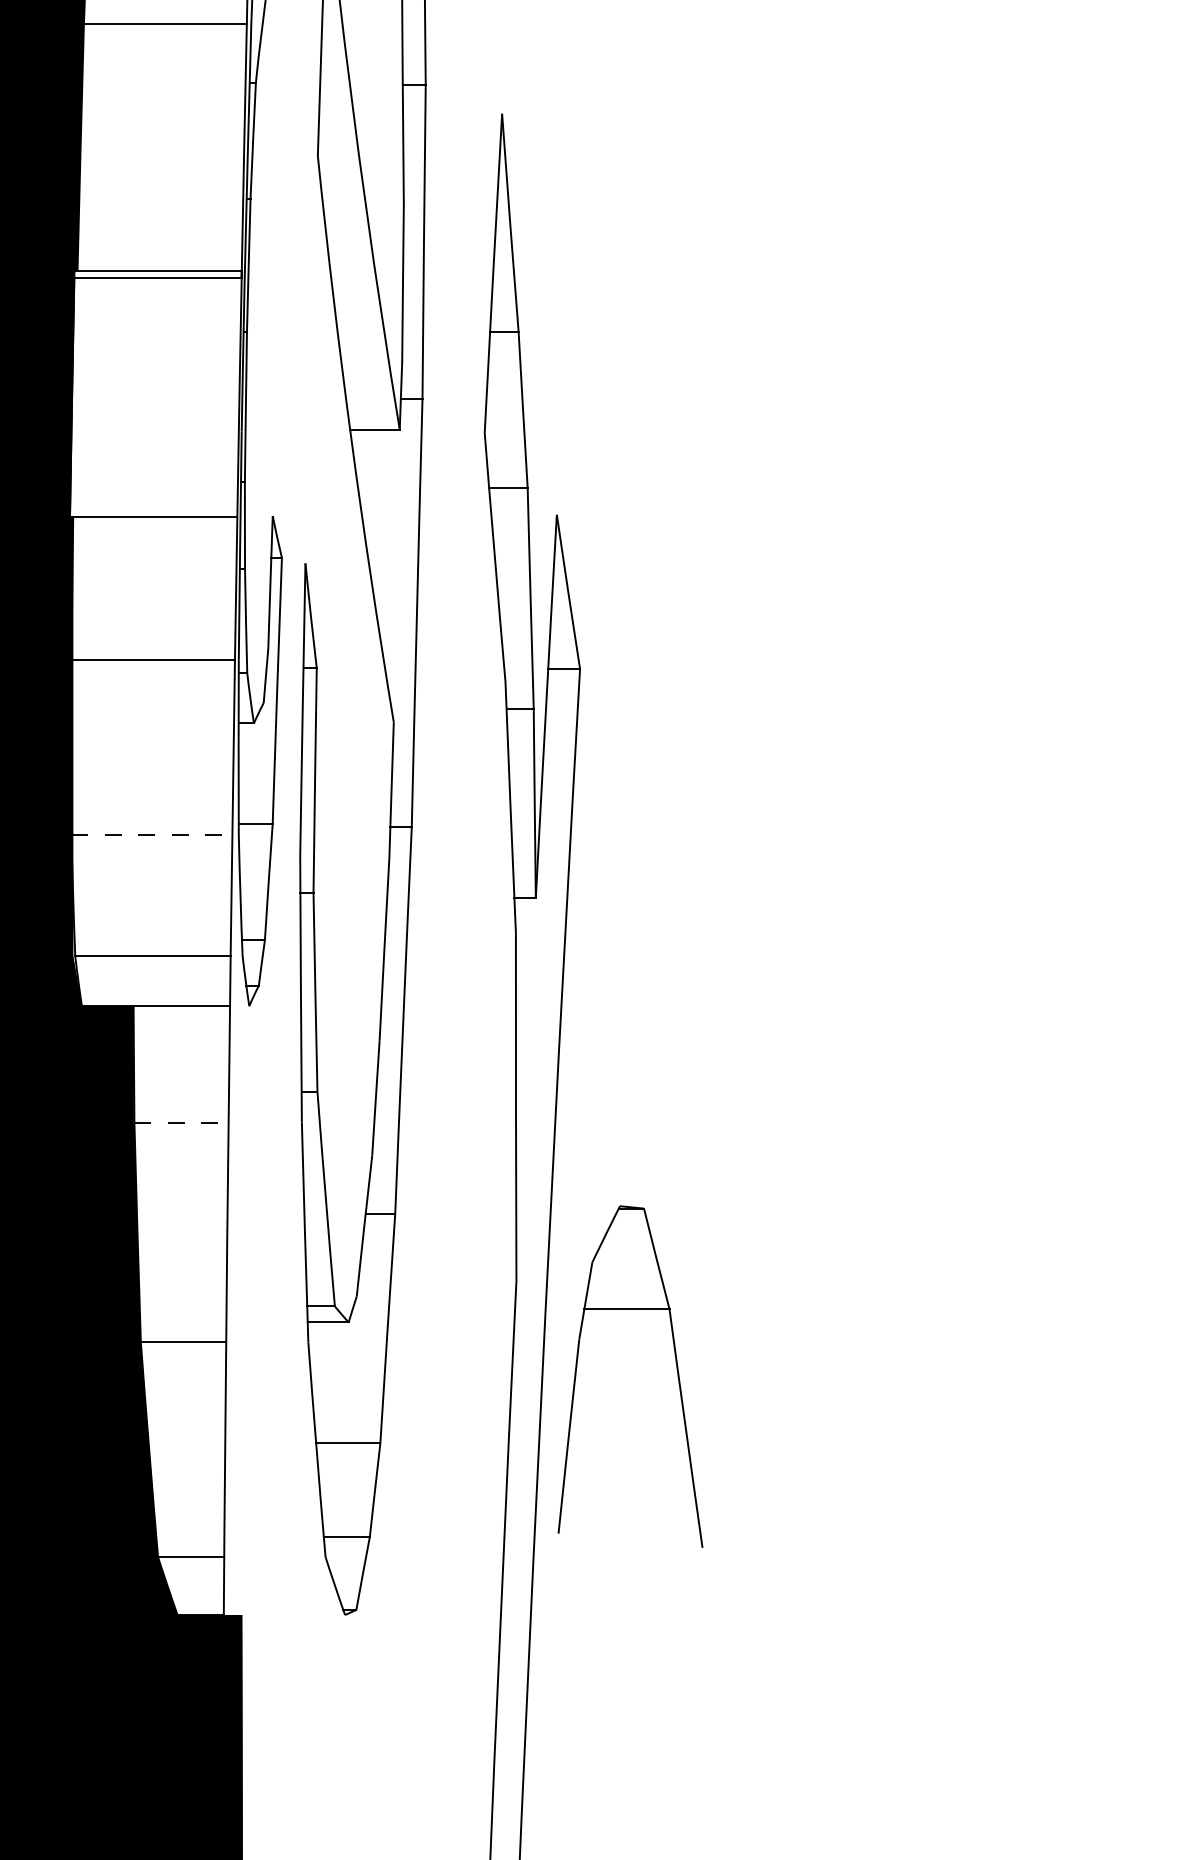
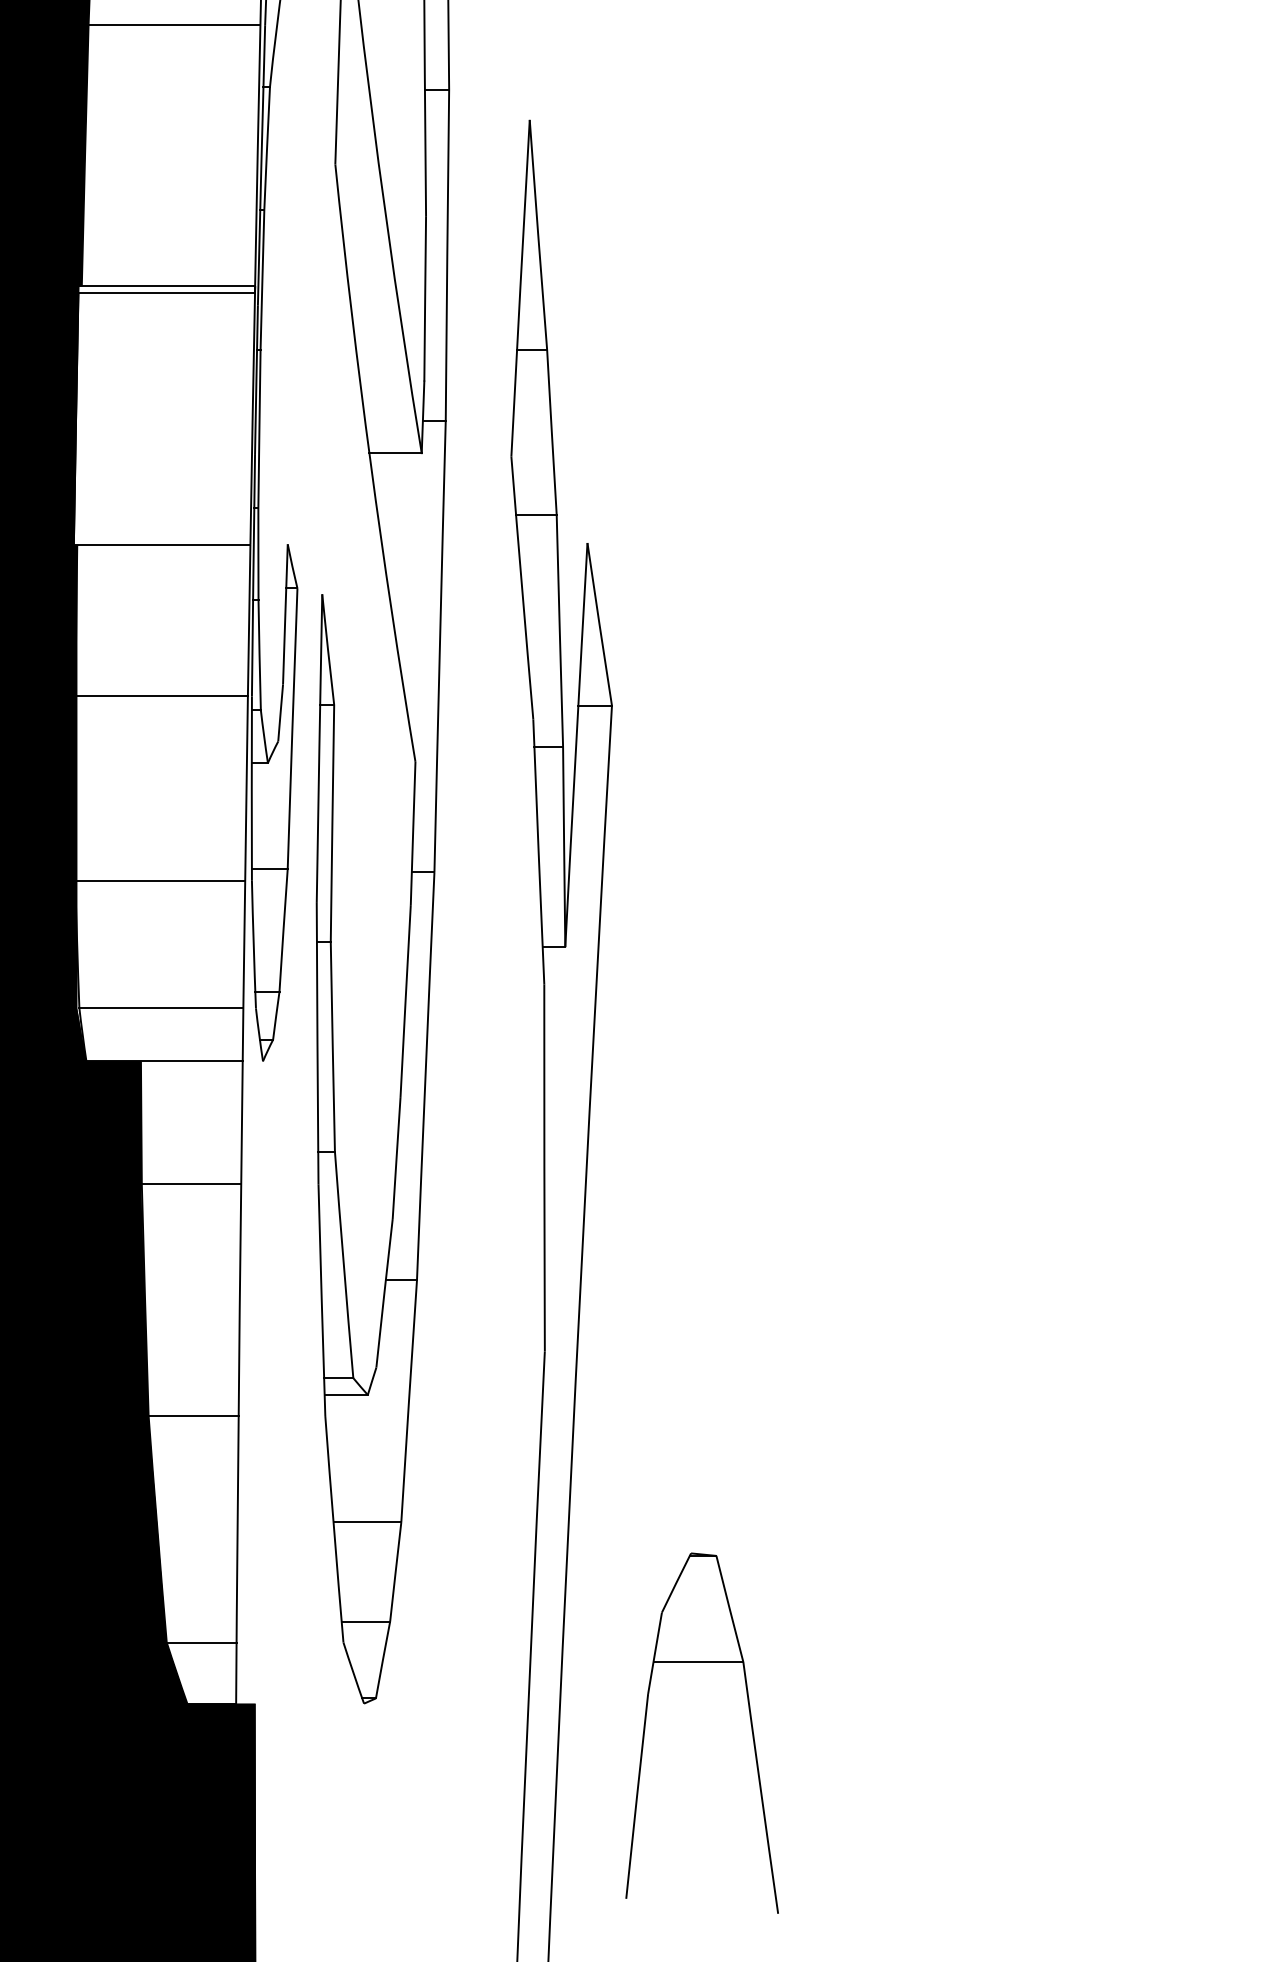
line: (152, 834) -> (160, 880), dashed -> solid
line: (181, 1122) -> (191, 1184), dashed -> solid
part: (676, 1368) -> (750, 1724), moved

